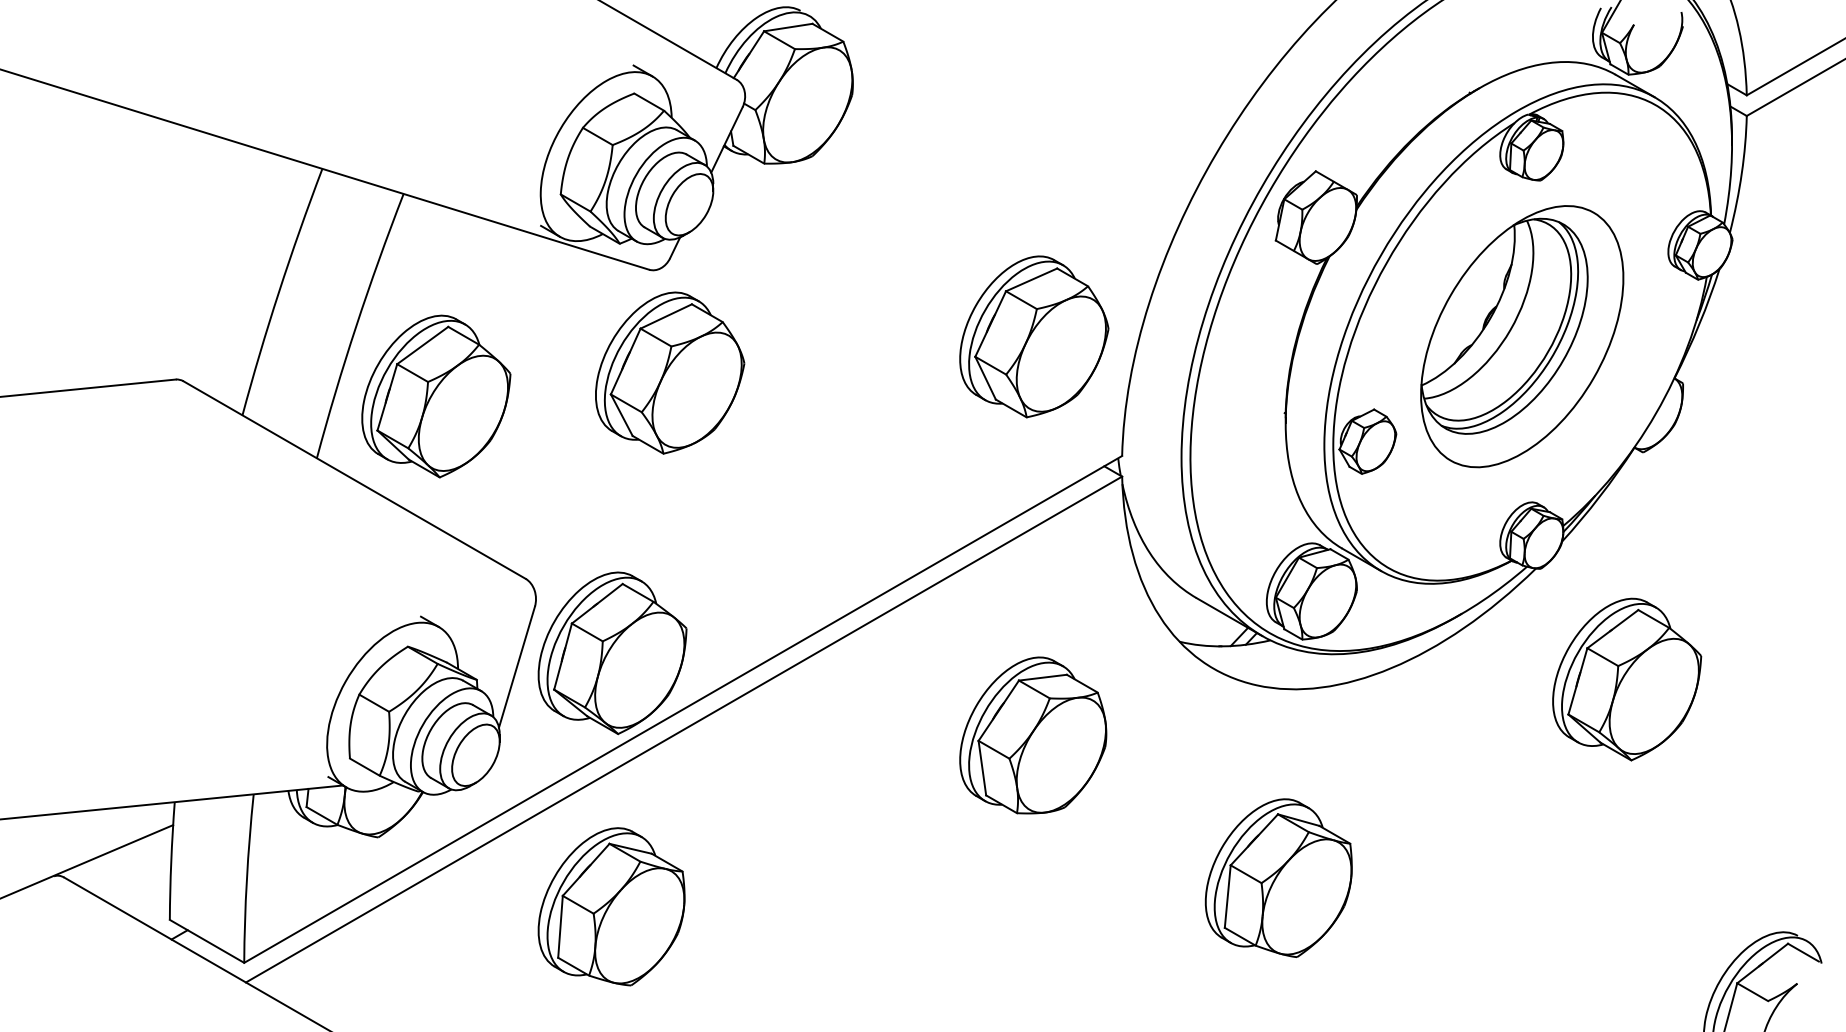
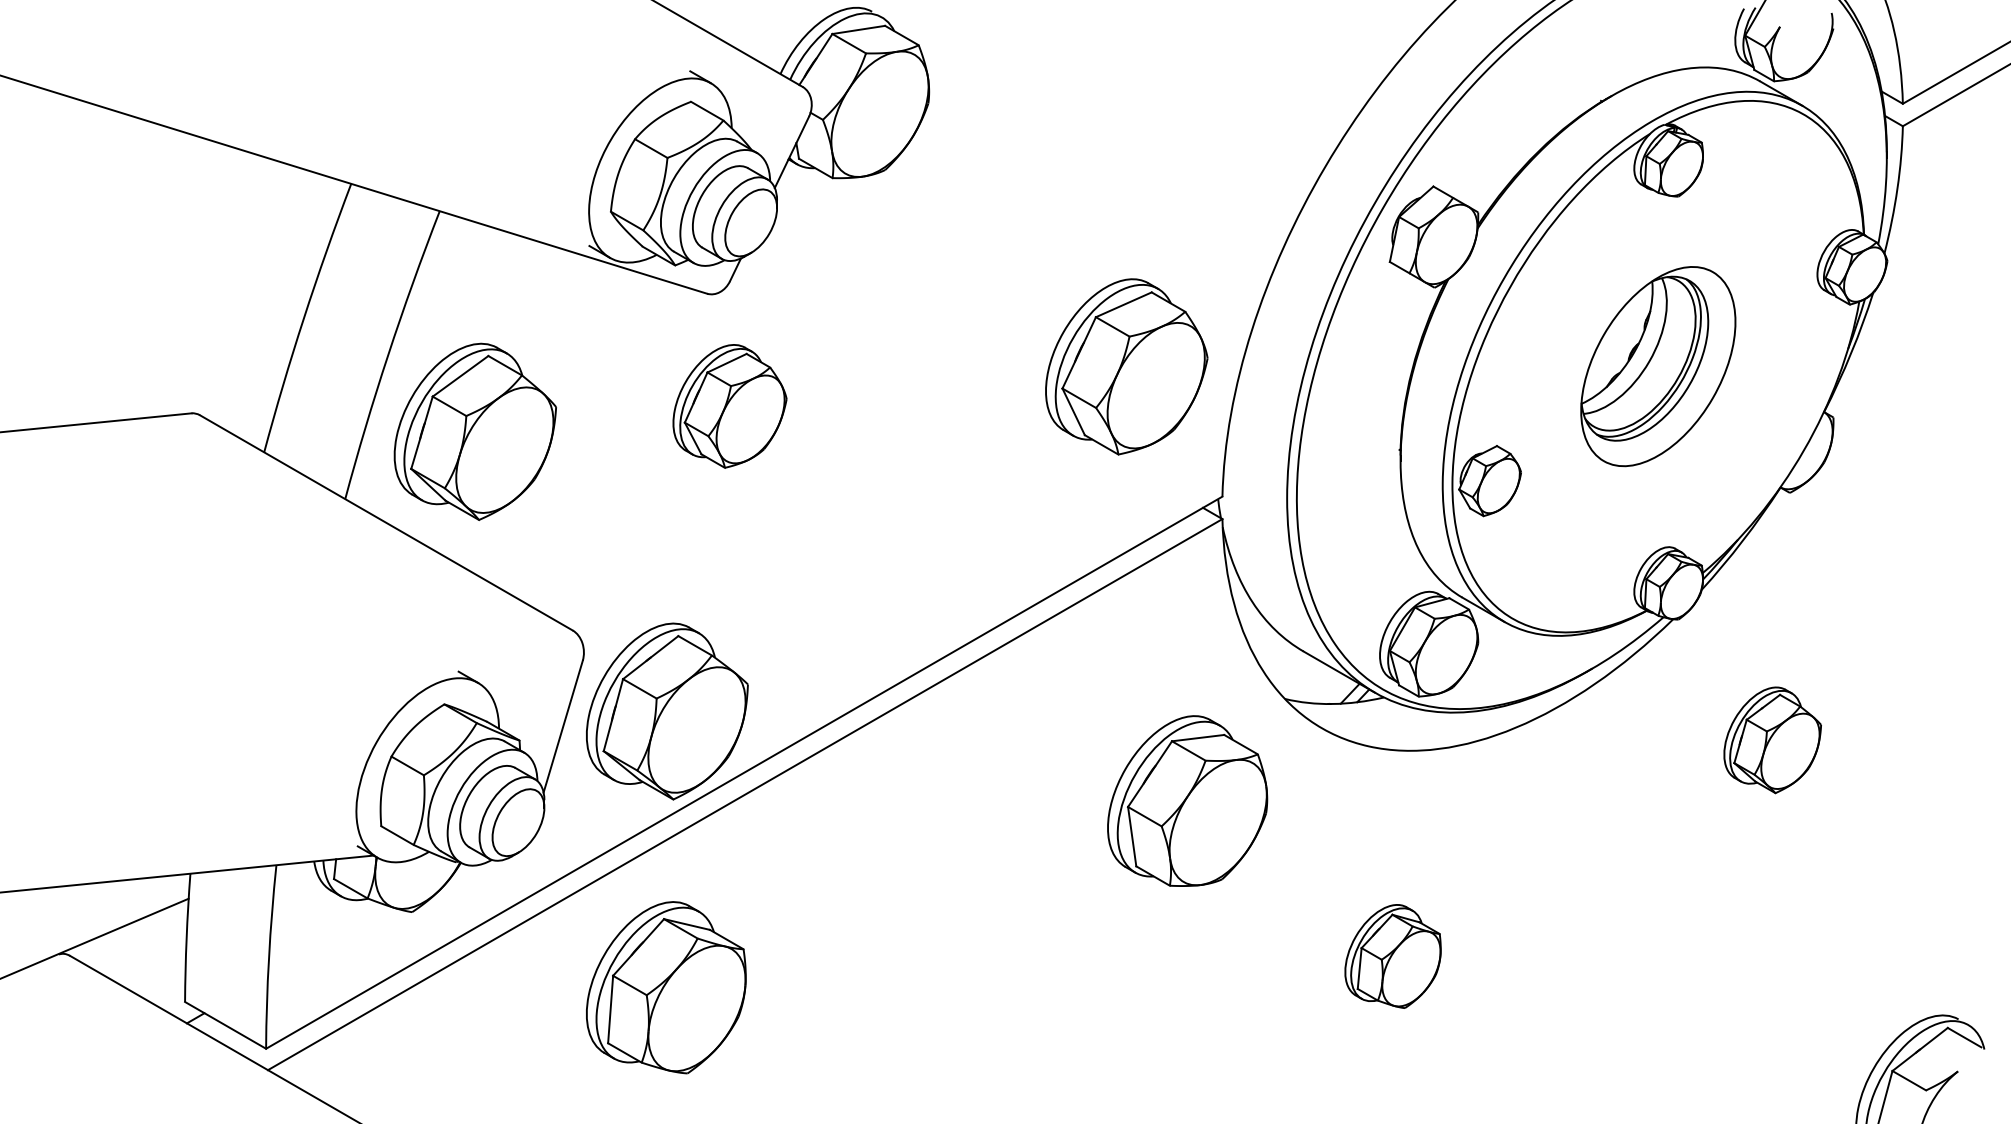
part: (1522, 336) -> (1658, 366), size x0.7
part: (669, 373) -> (729, 406), size x0.7
part: (1627, 679) -> (1772, 740), size x0.6
part: (1033, 734) -> (1187, 800), moved
part: (1278, 878) -> (1392, 956), size x0.6

